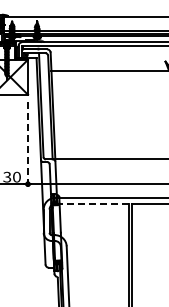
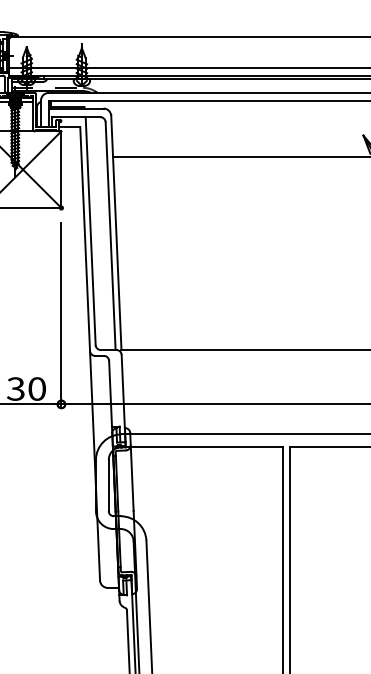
line: (27, 144) -> (60, 317), dashed -> solid
line: (92, 203) -> (203, 446), dashed -> solid

